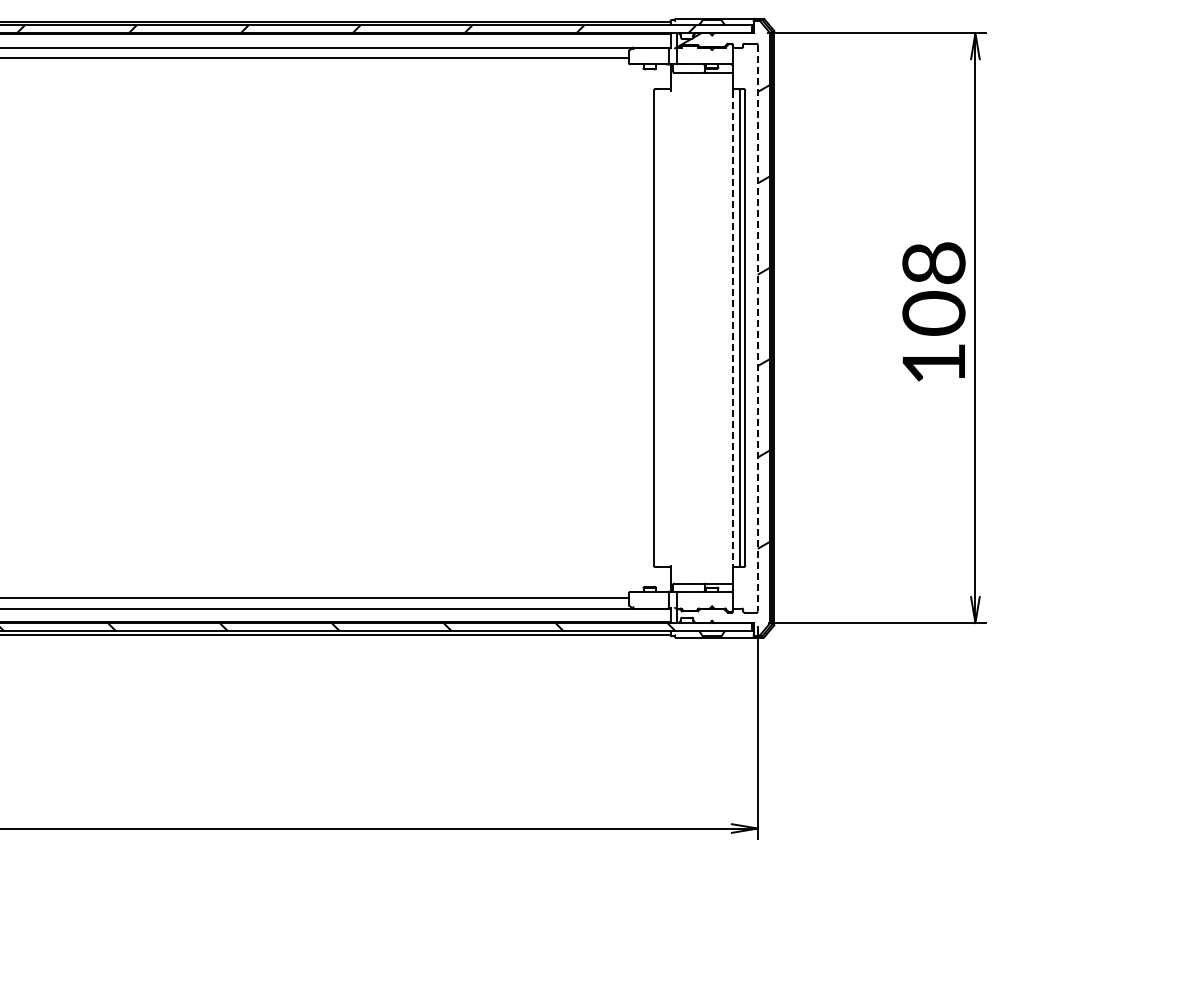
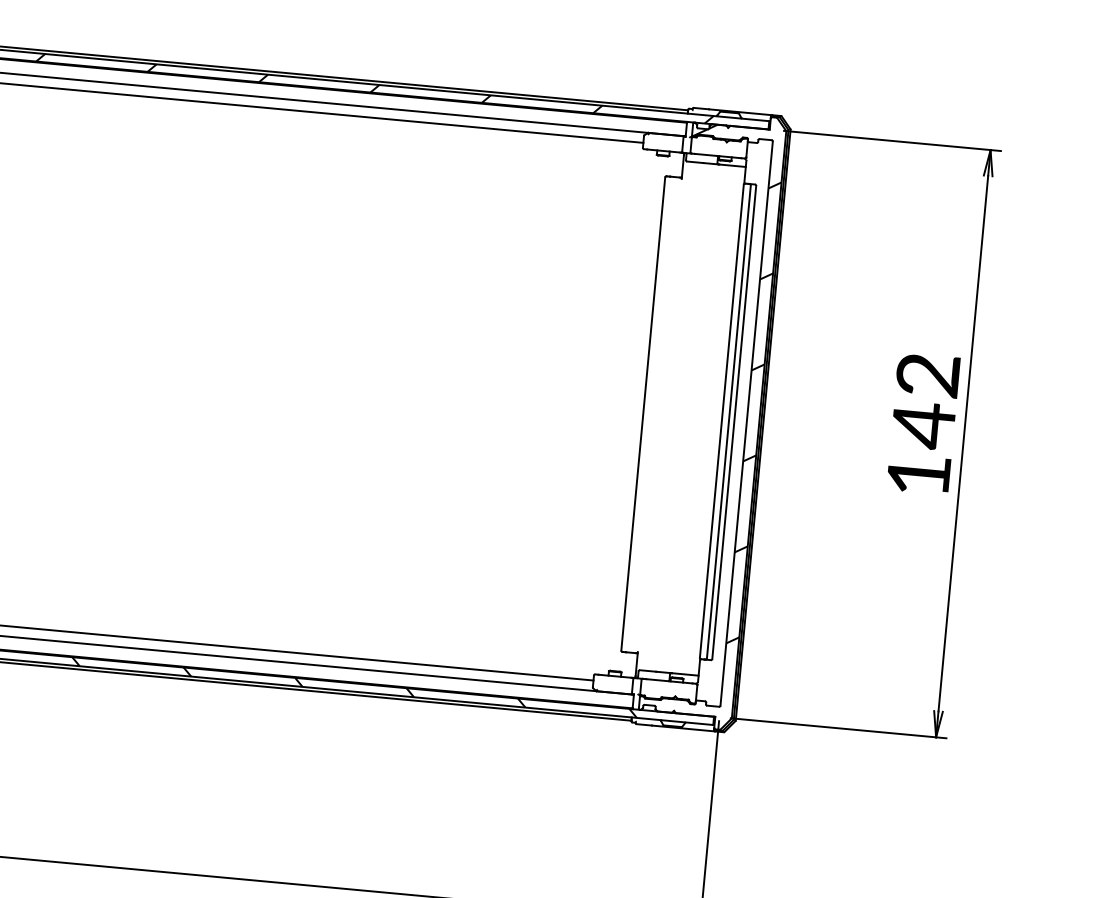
text: (933, 289) -> (925, 401), 108 -> 142
line: (732, 328) -> (721, 421), dashed -> solid
line: (757, 328) -> (746, 423), dashed -> solid

